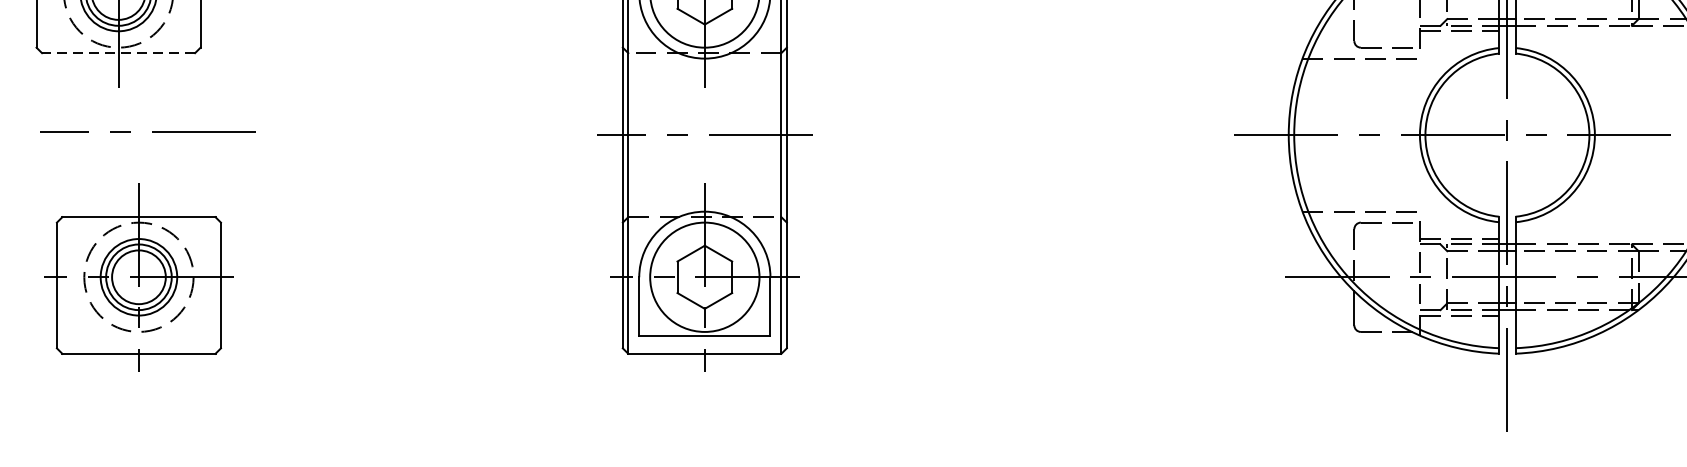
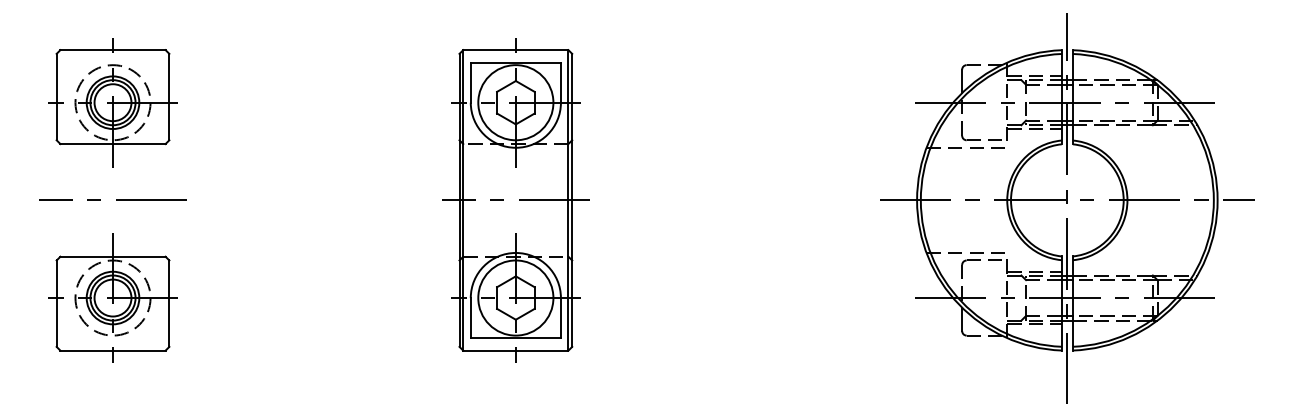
line: (119, 53) -> (113, 144), dashed -> solid
line: (152, 130) -> (116, 199), moved
part: (138, 276) -> (112, 297), moved

